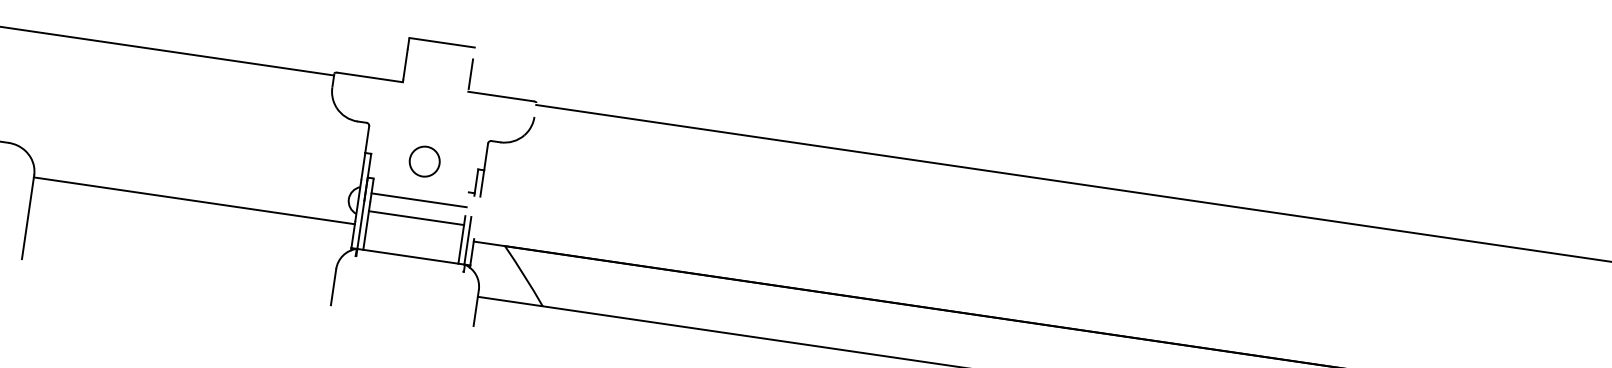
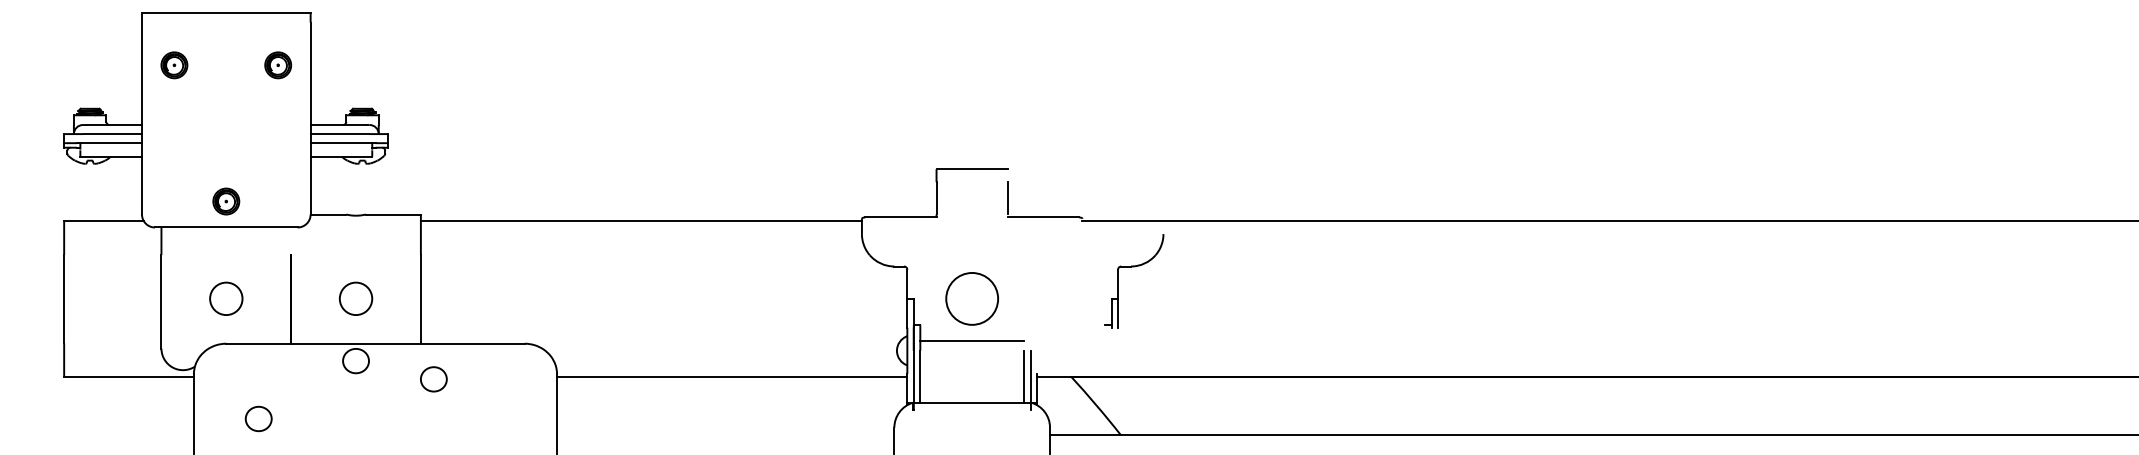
part: (503, 143) -> (1134, 267), moved
circle: (425, 161) -> (972, 298), size x1.6
line: (416, 218) -> (972, 360), removed

